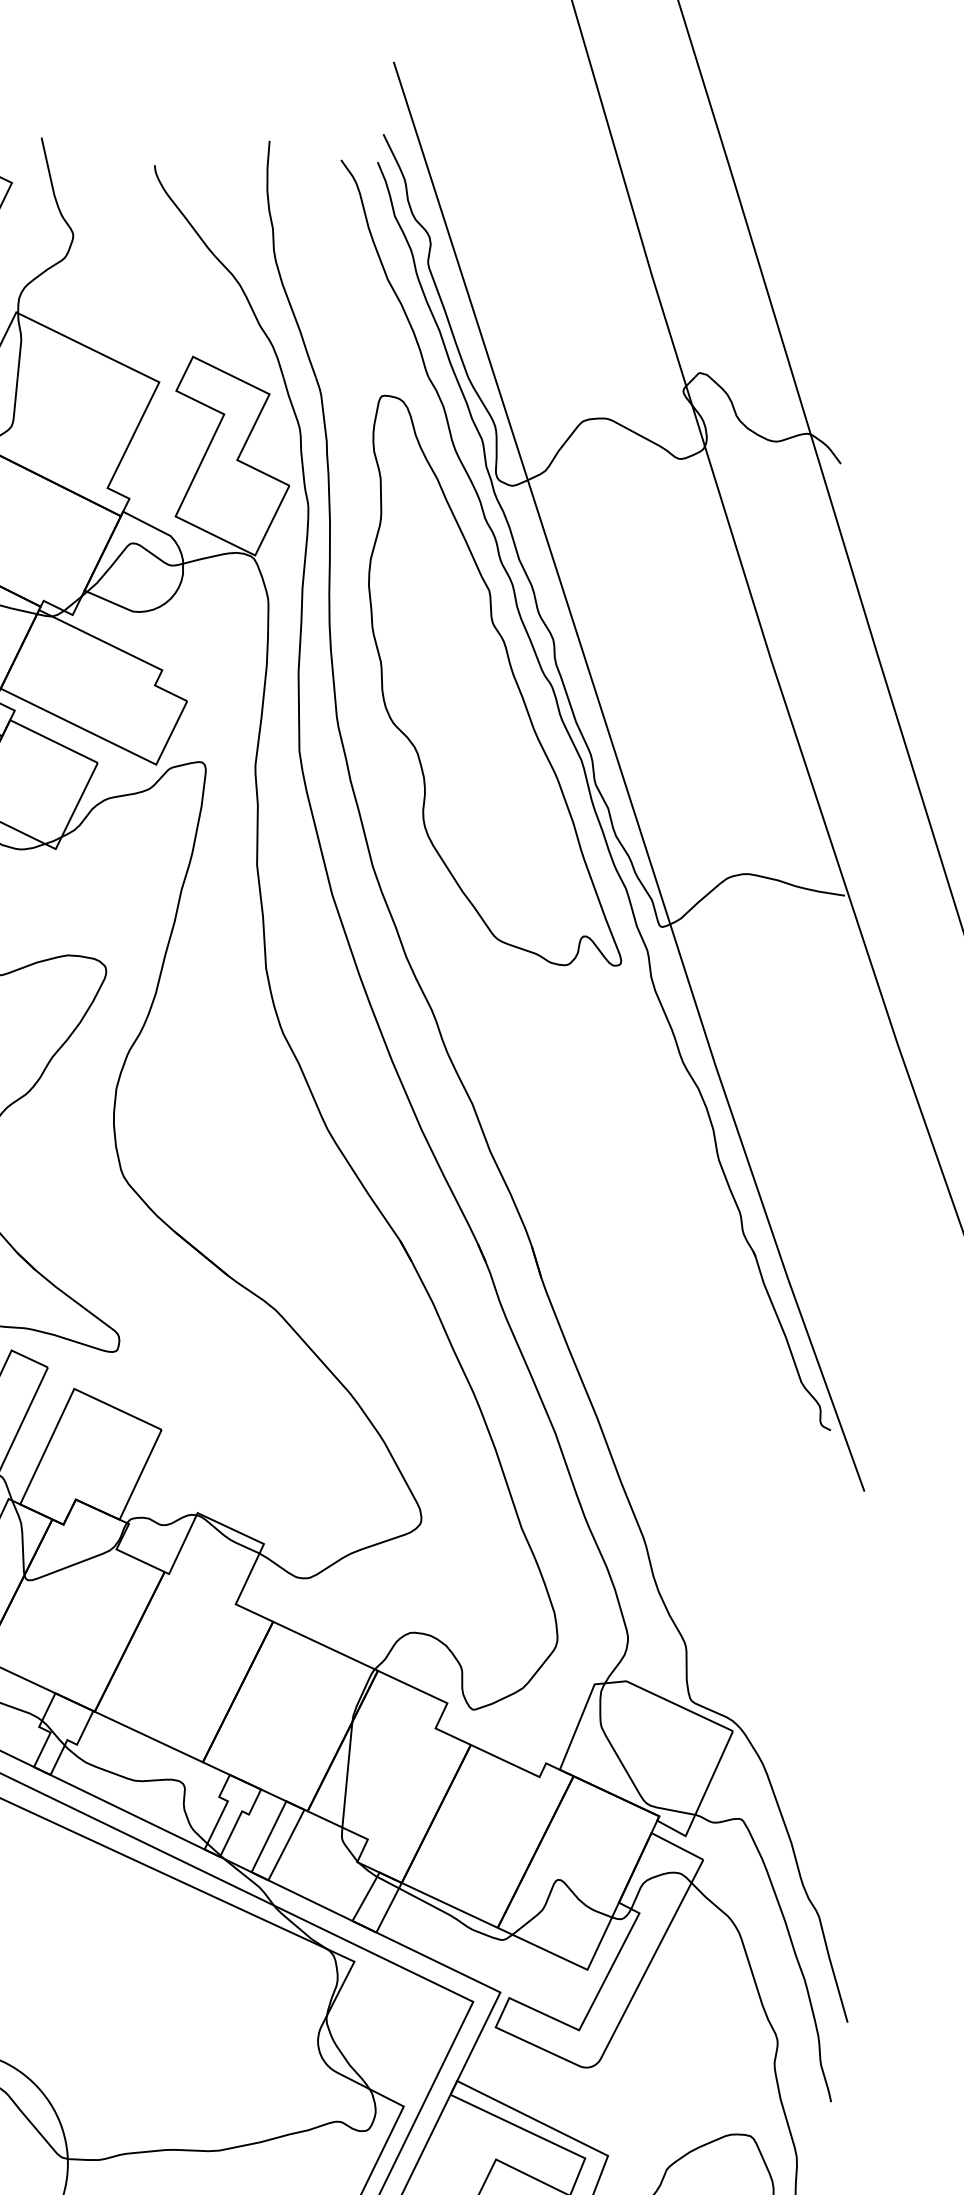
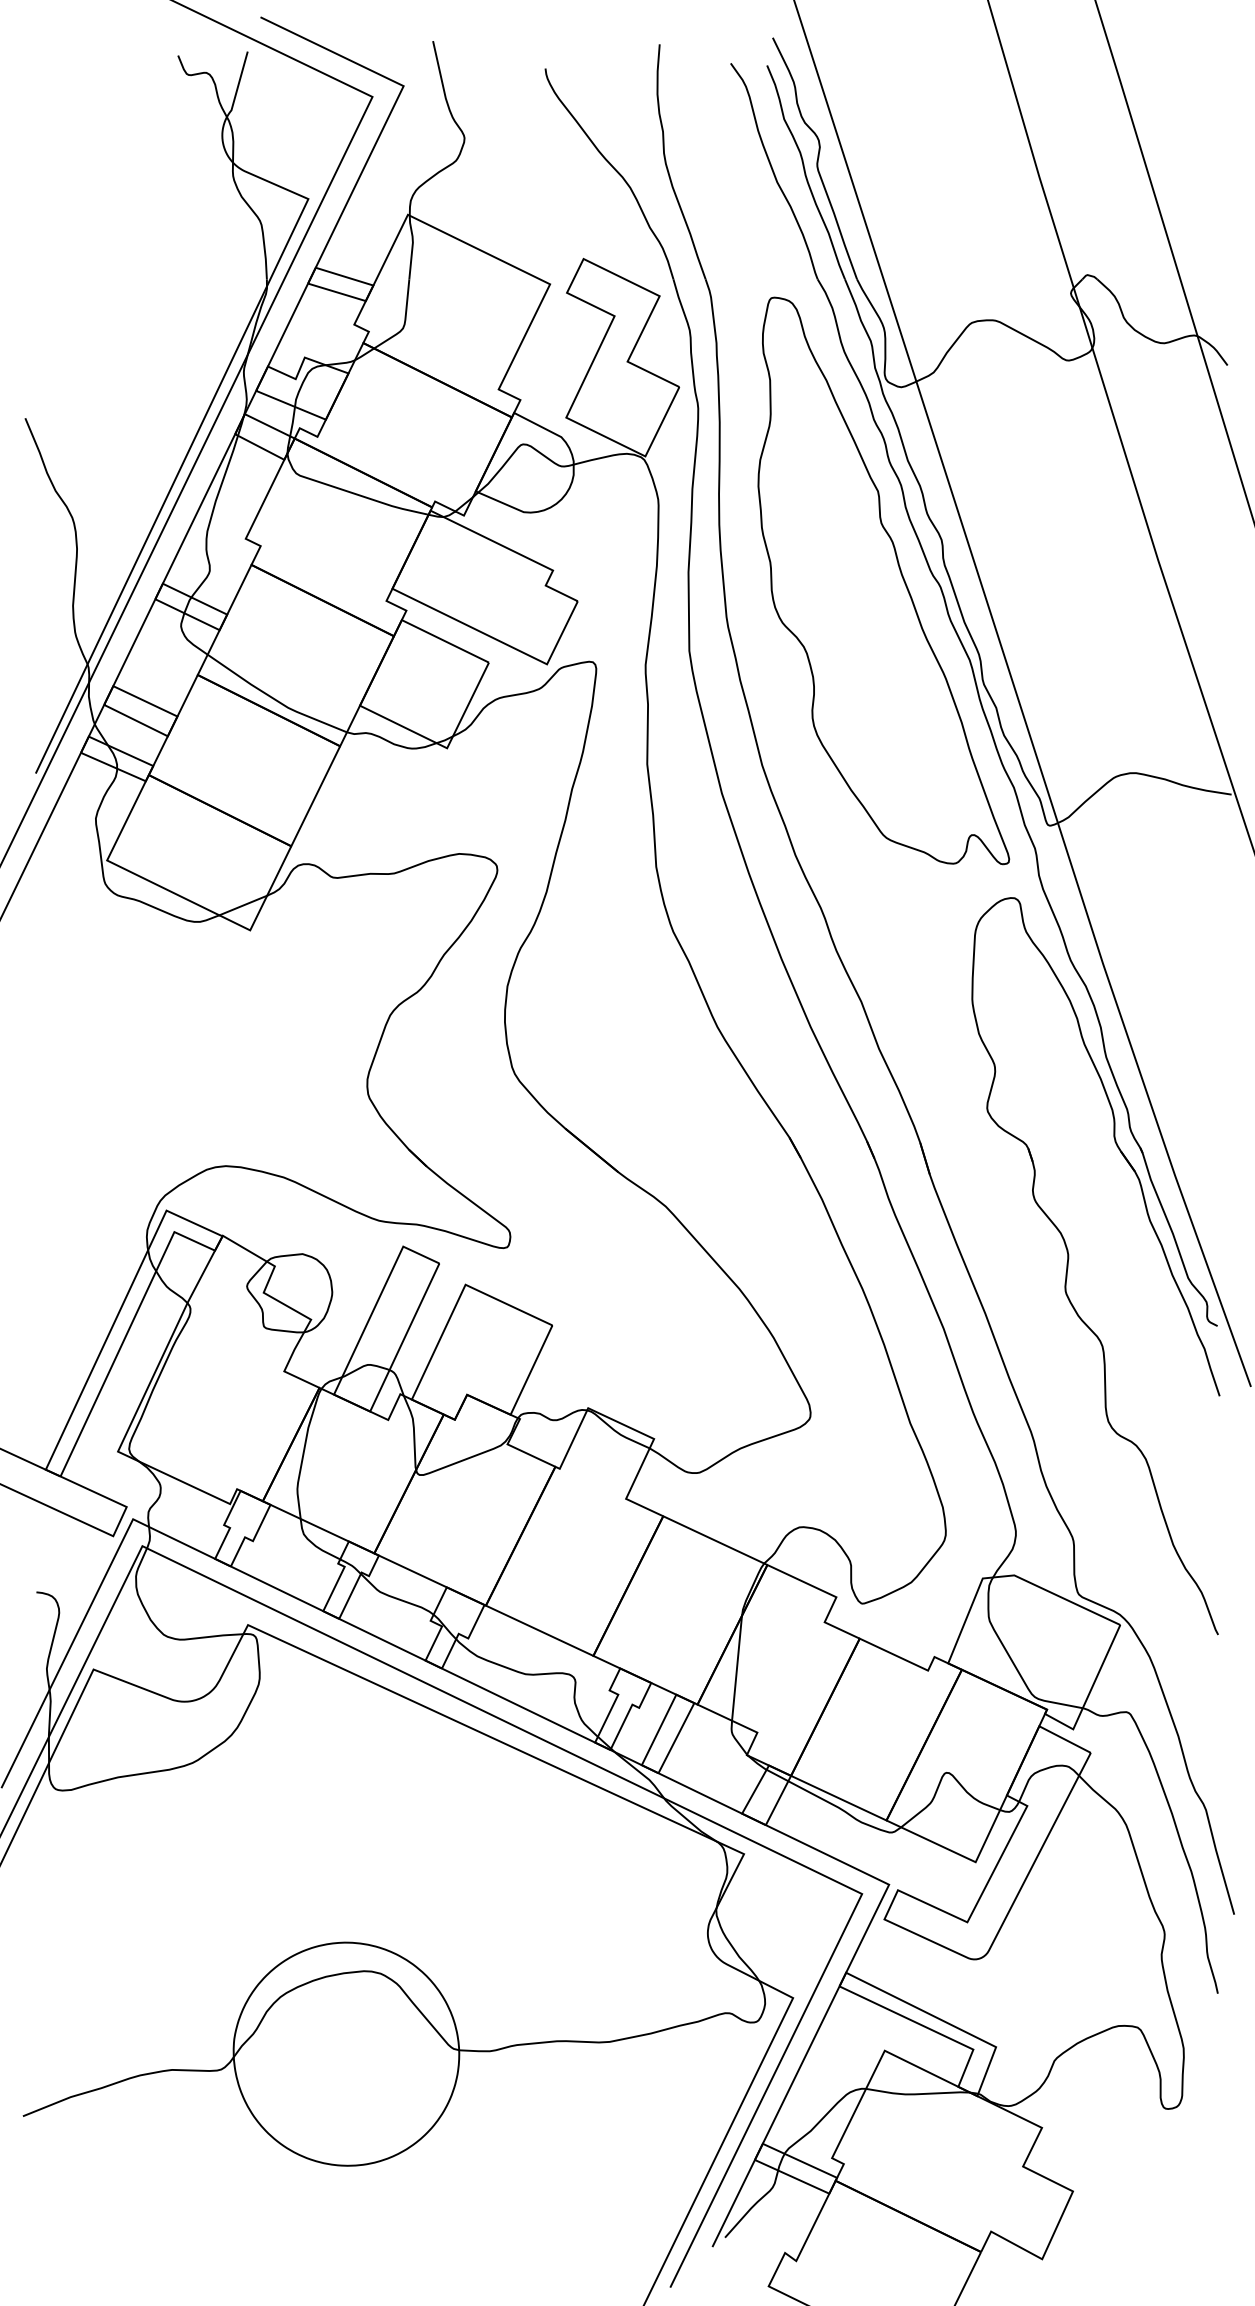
part: (680, 1370) -> (1068, 1266), added

